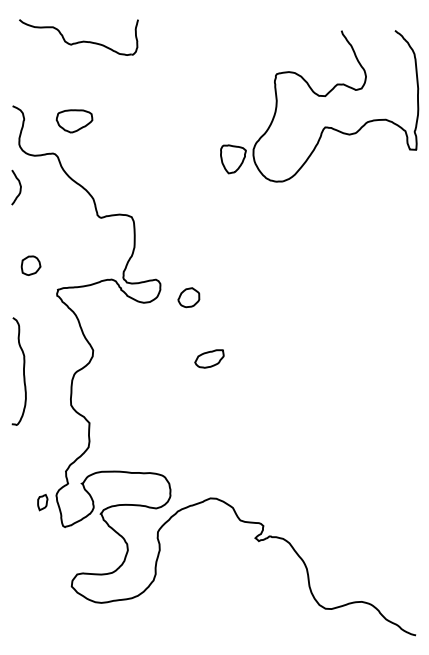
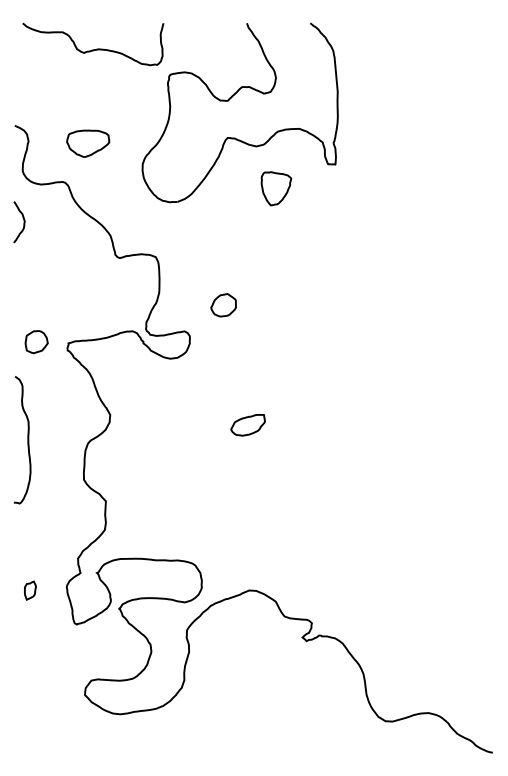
part: (326, 96) -> (229, 101), moved
part: (30, 265) -> (35, 341), moved
part: (188, 297) -> (223, 305), moved
part: (42, 502) -> (30, 590), moved

